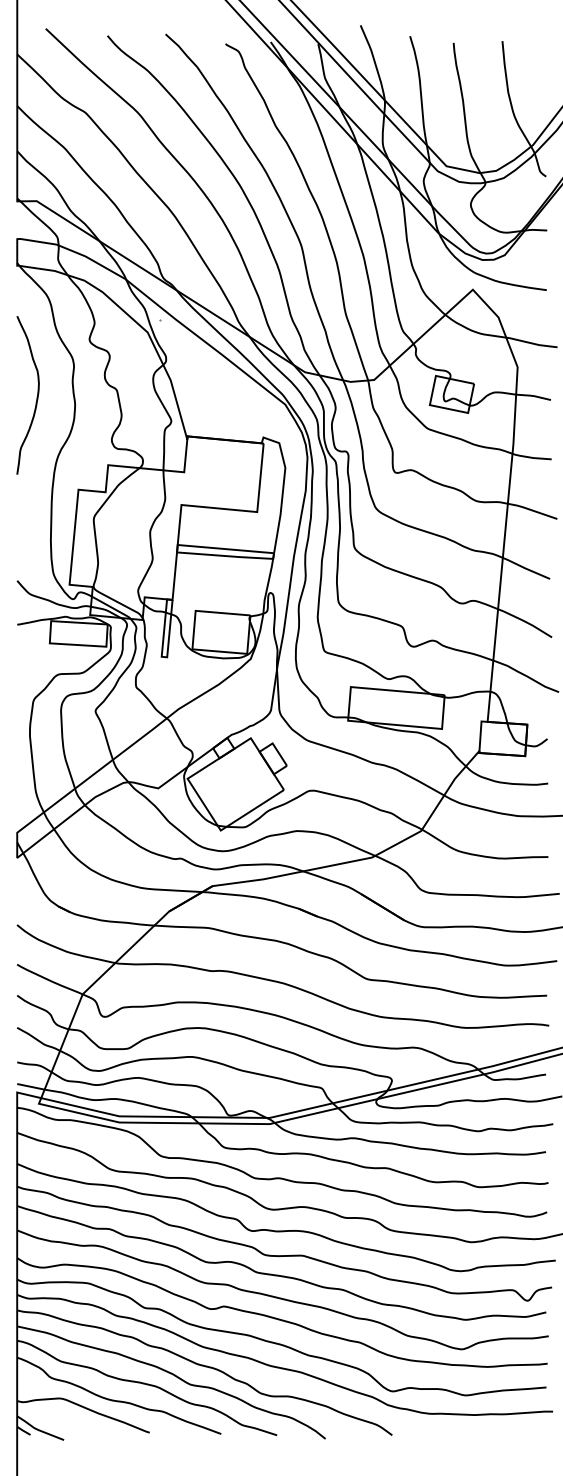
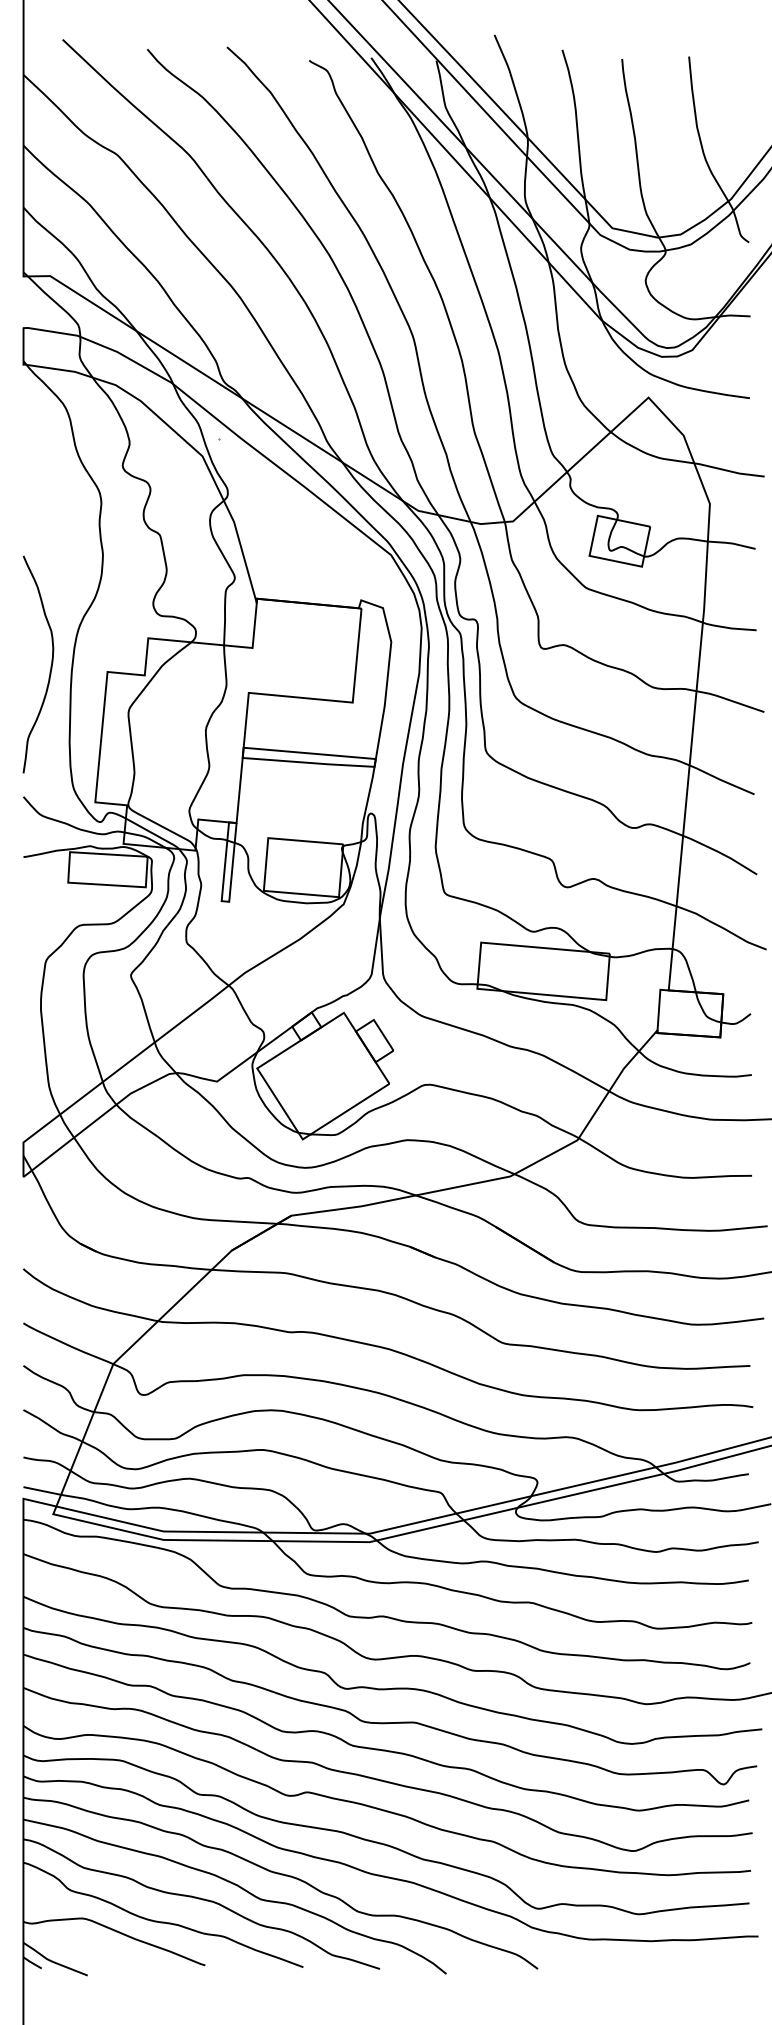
curve: (36, 396) -> (49, 666), moved

